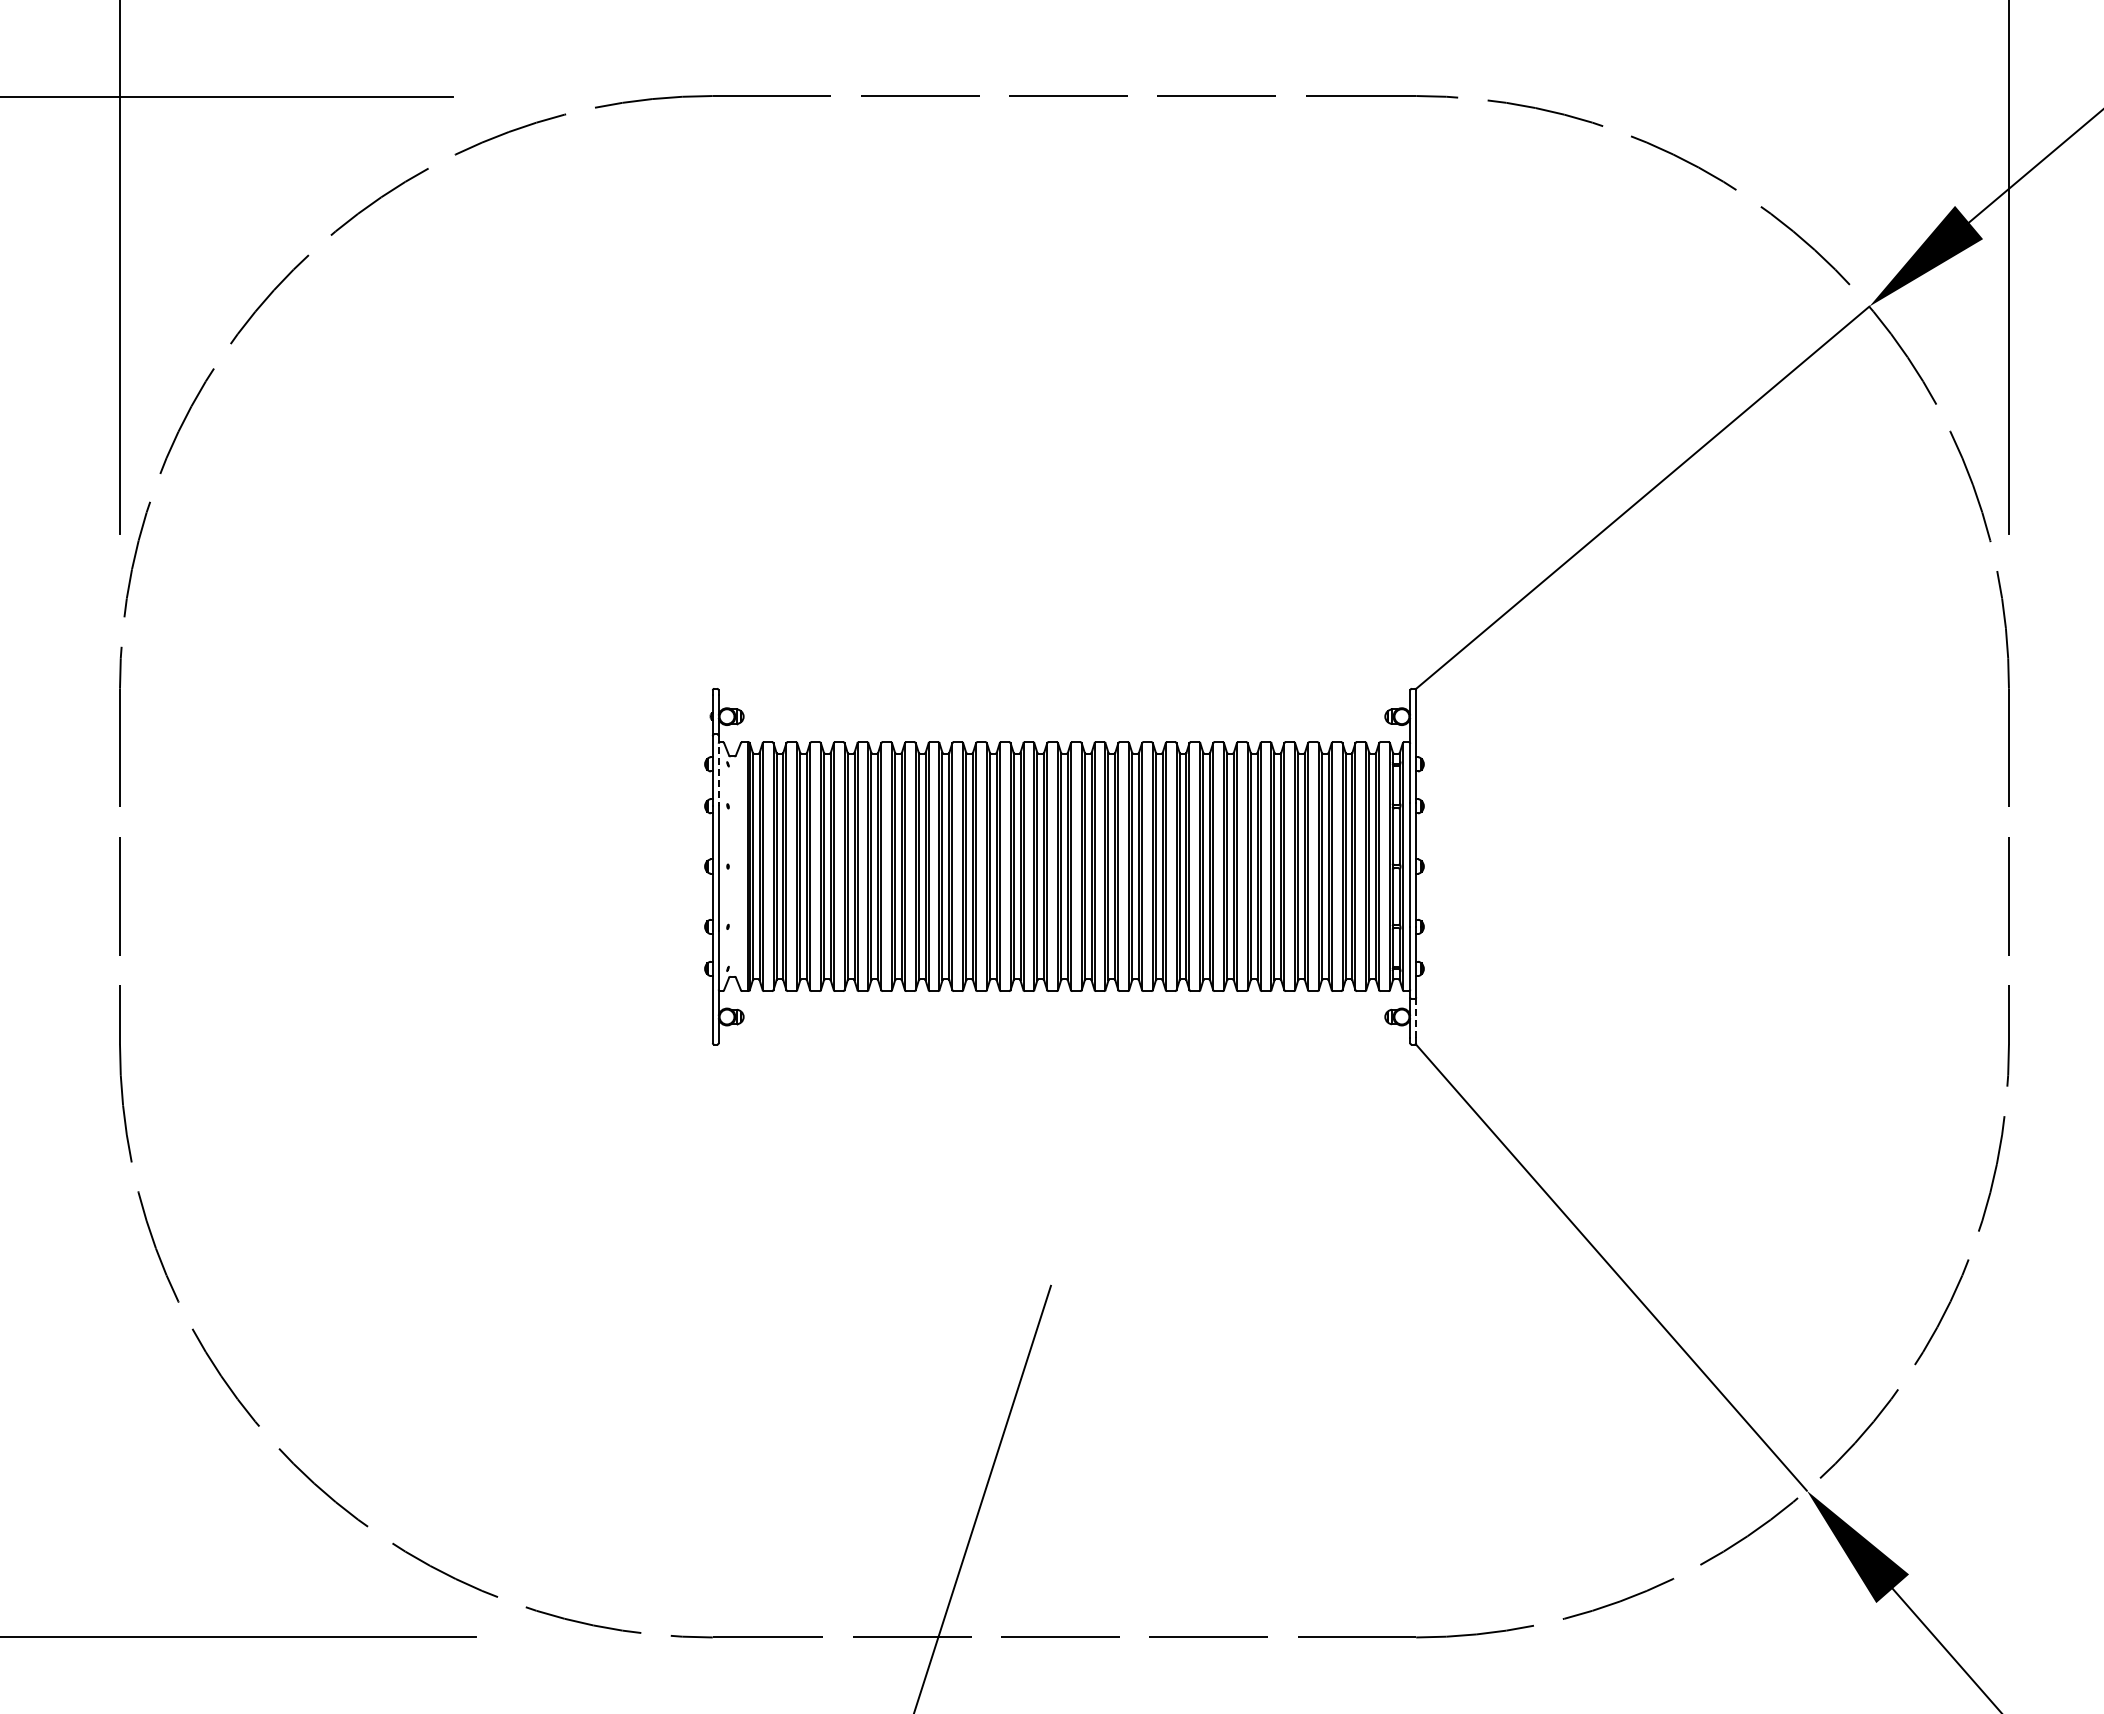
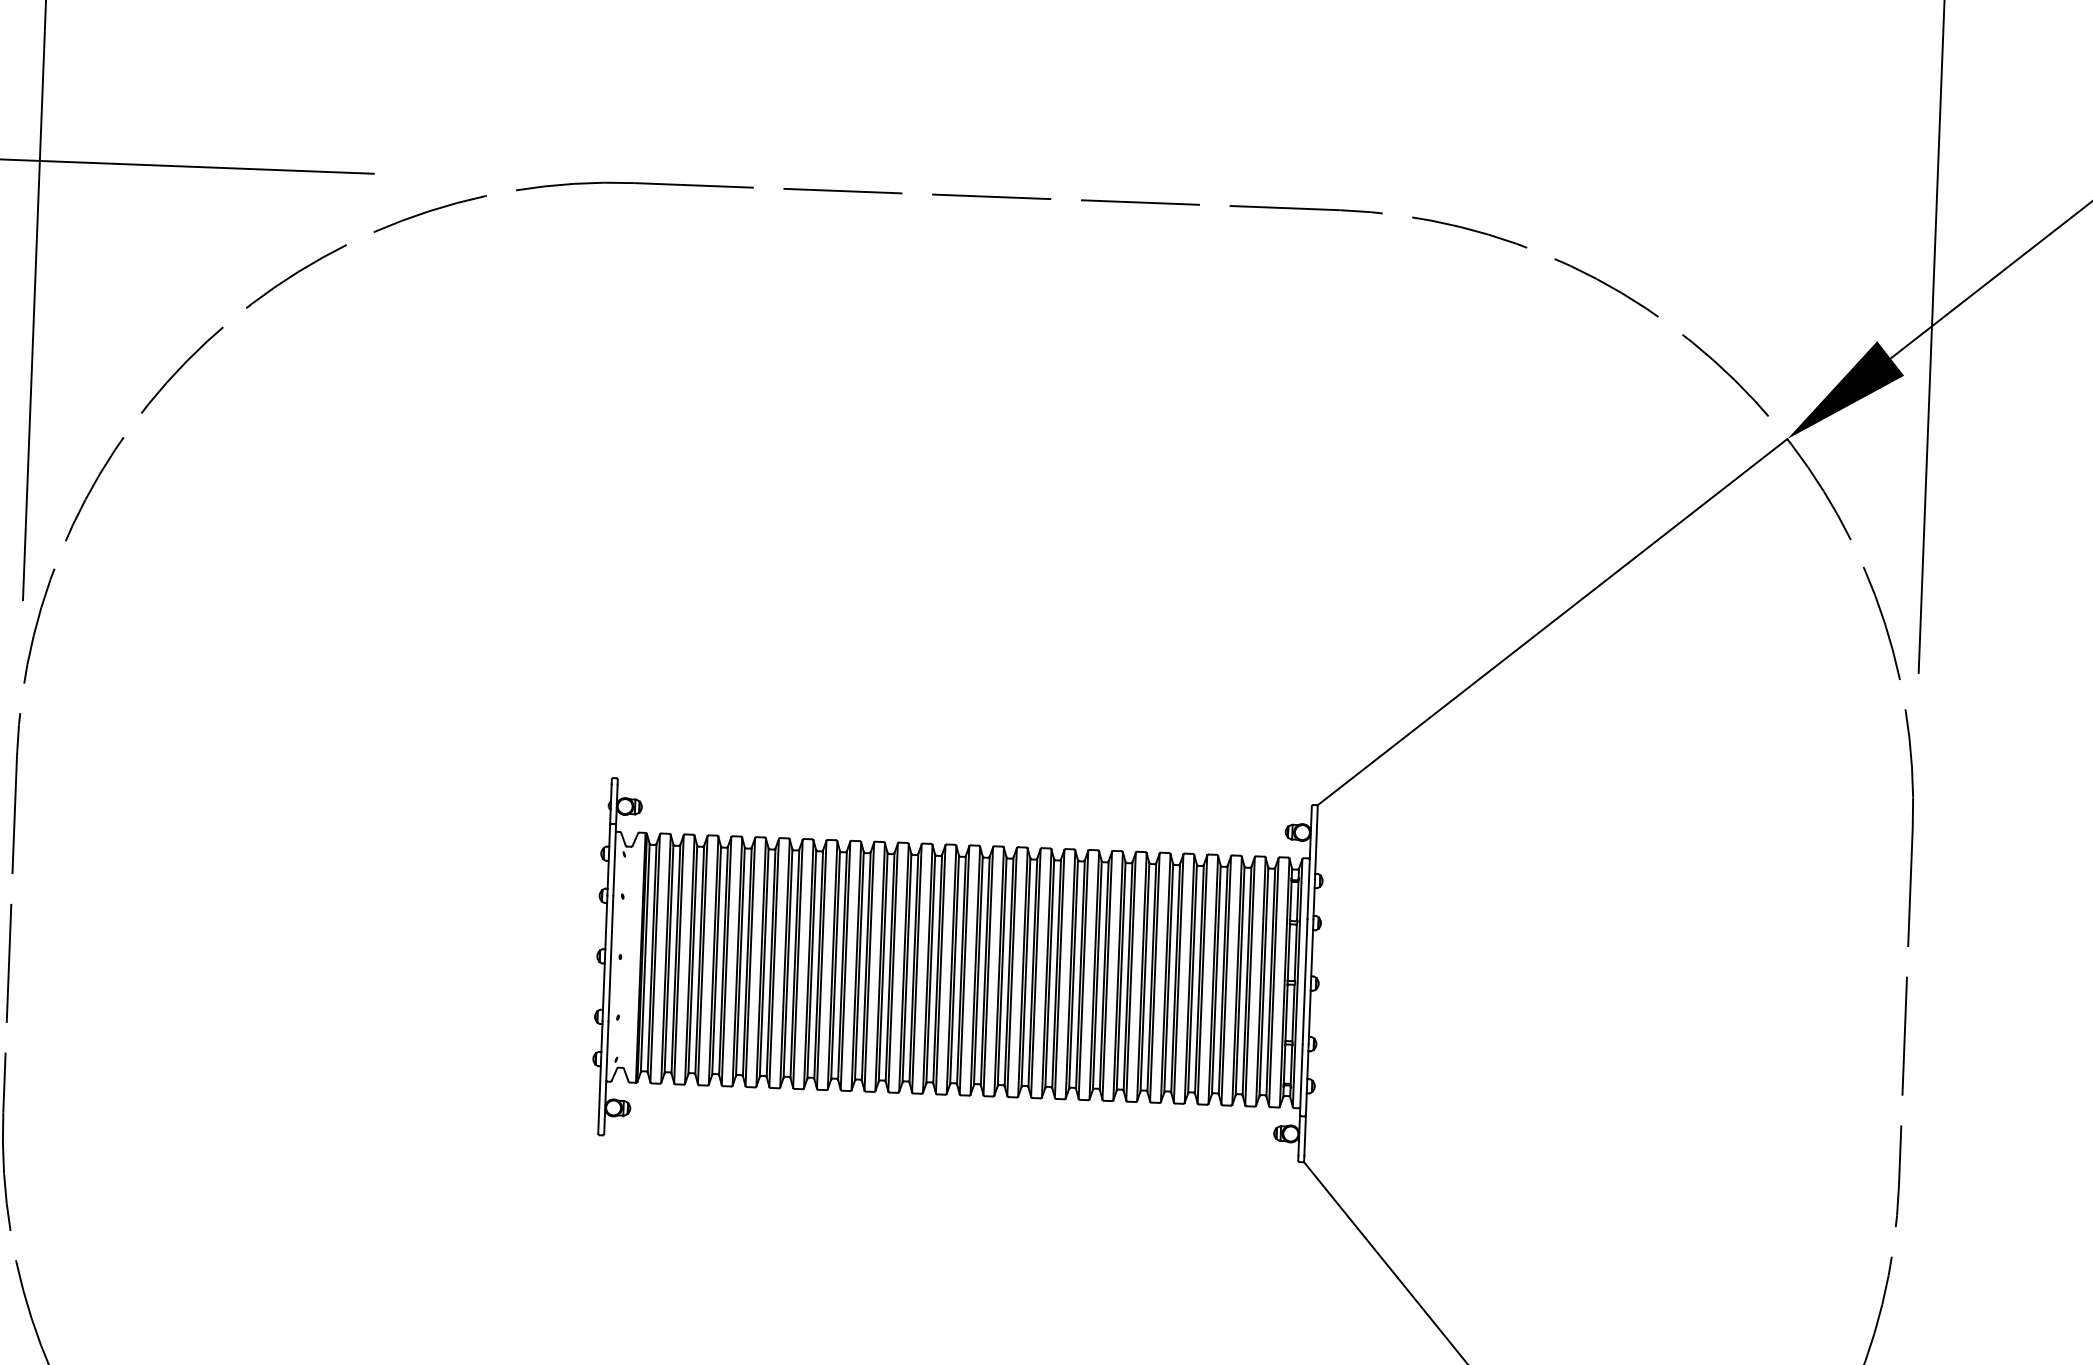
line: (718, 771) -> (614, 861), dashed -> solid
line: (1416, 1018) -> (1305, 1136), dashed -> solid

